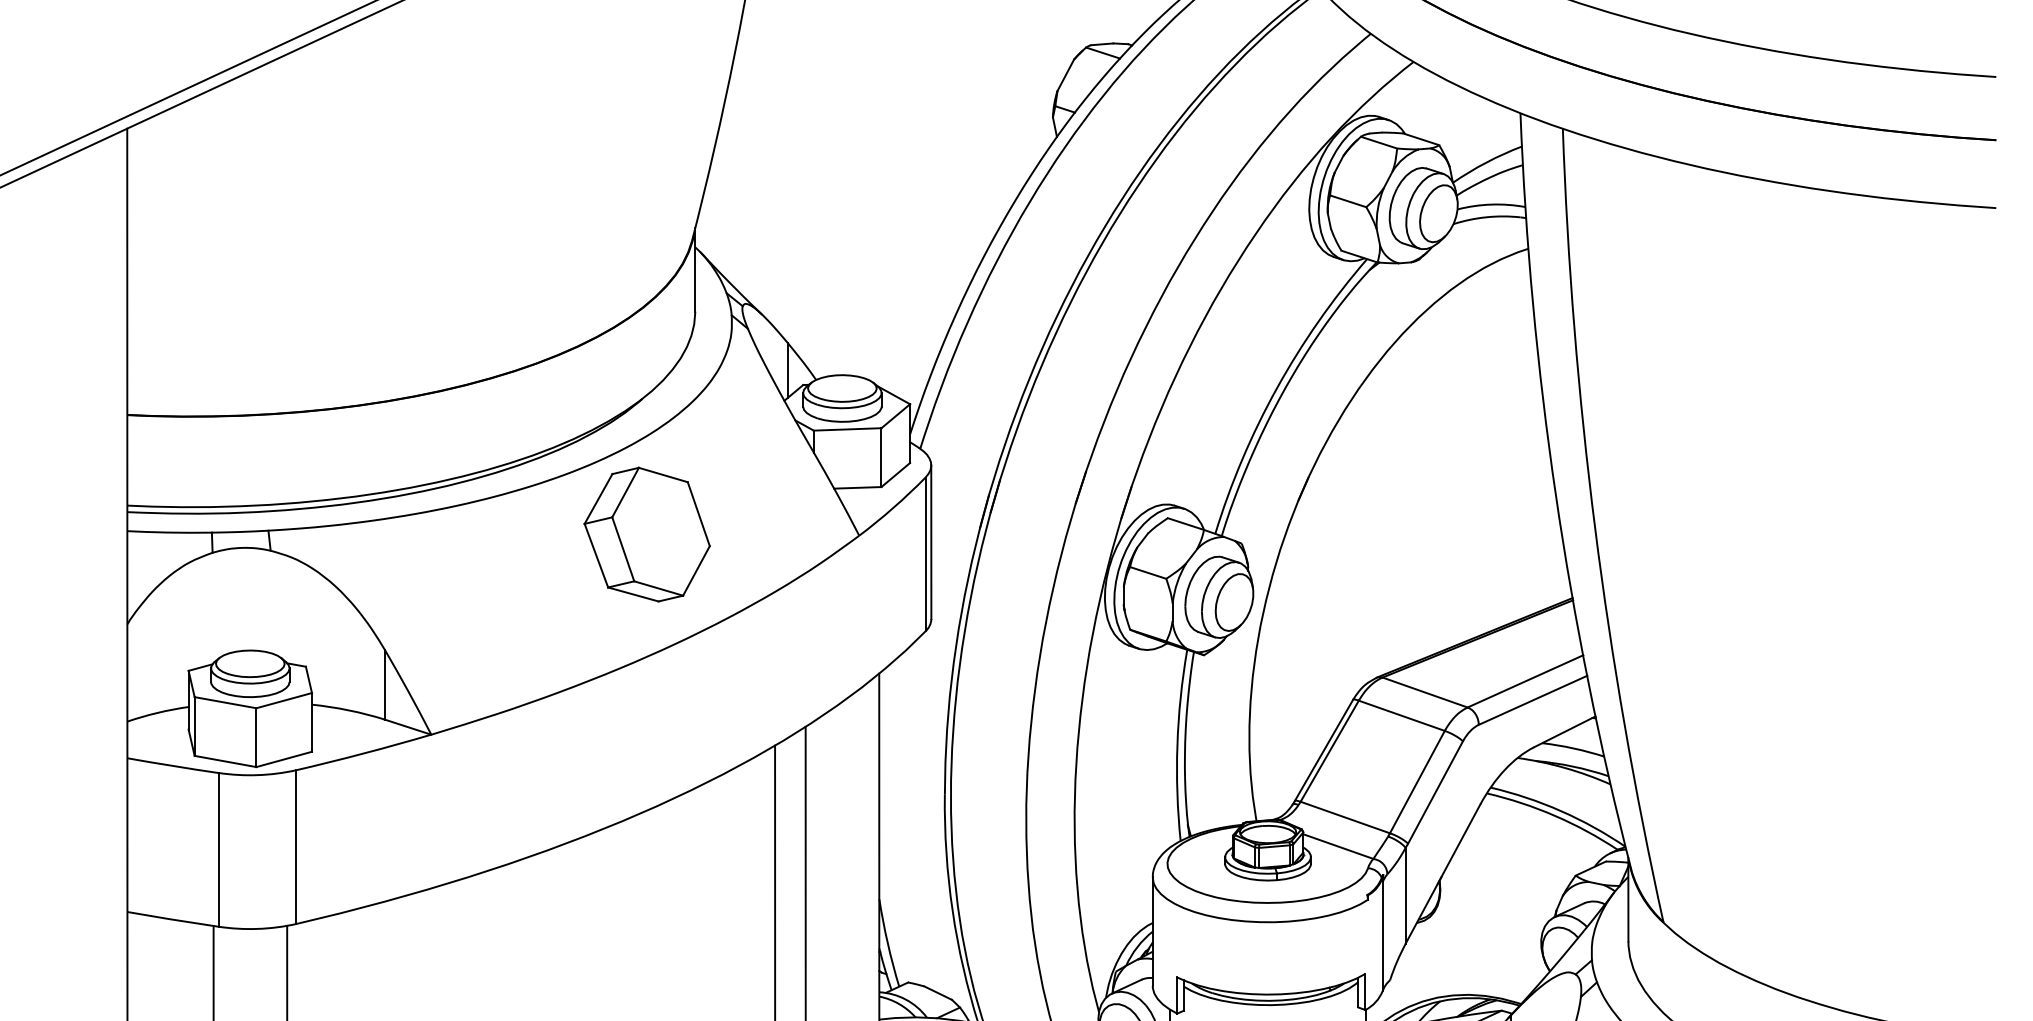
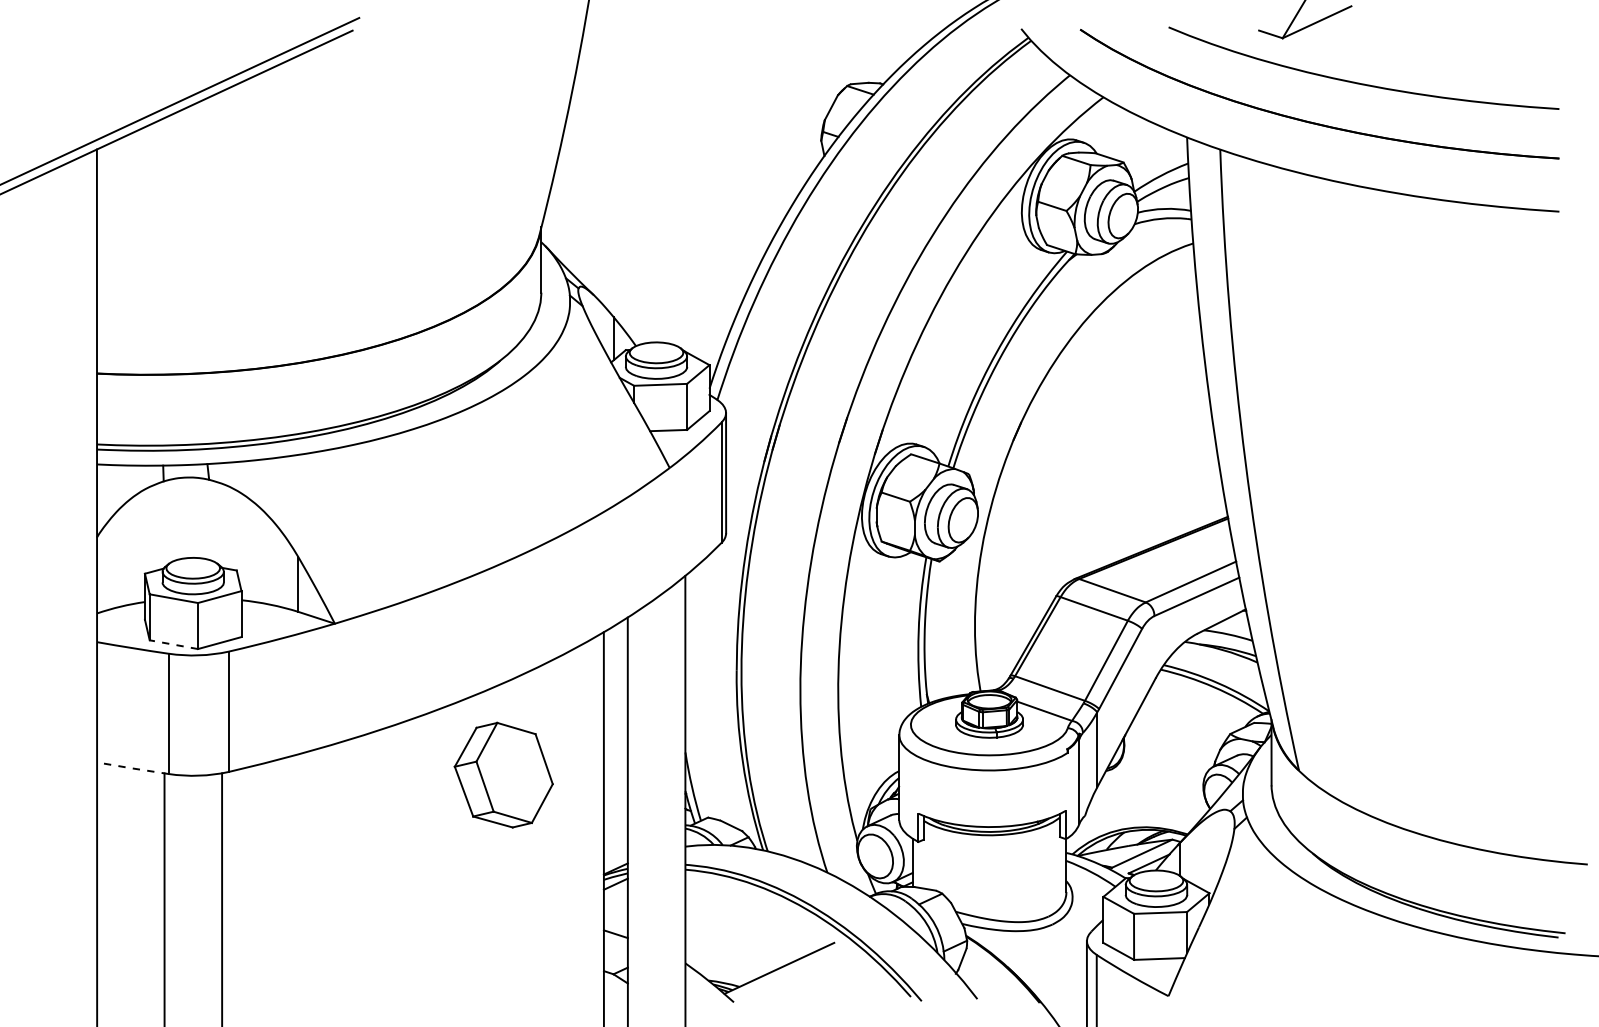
part: (646, 533) -> (503, 774), moved
line: (225, 761) -> (173, 644), solid -> dashed
line: (172, 919) -> (132, 768), solid -> dashed

